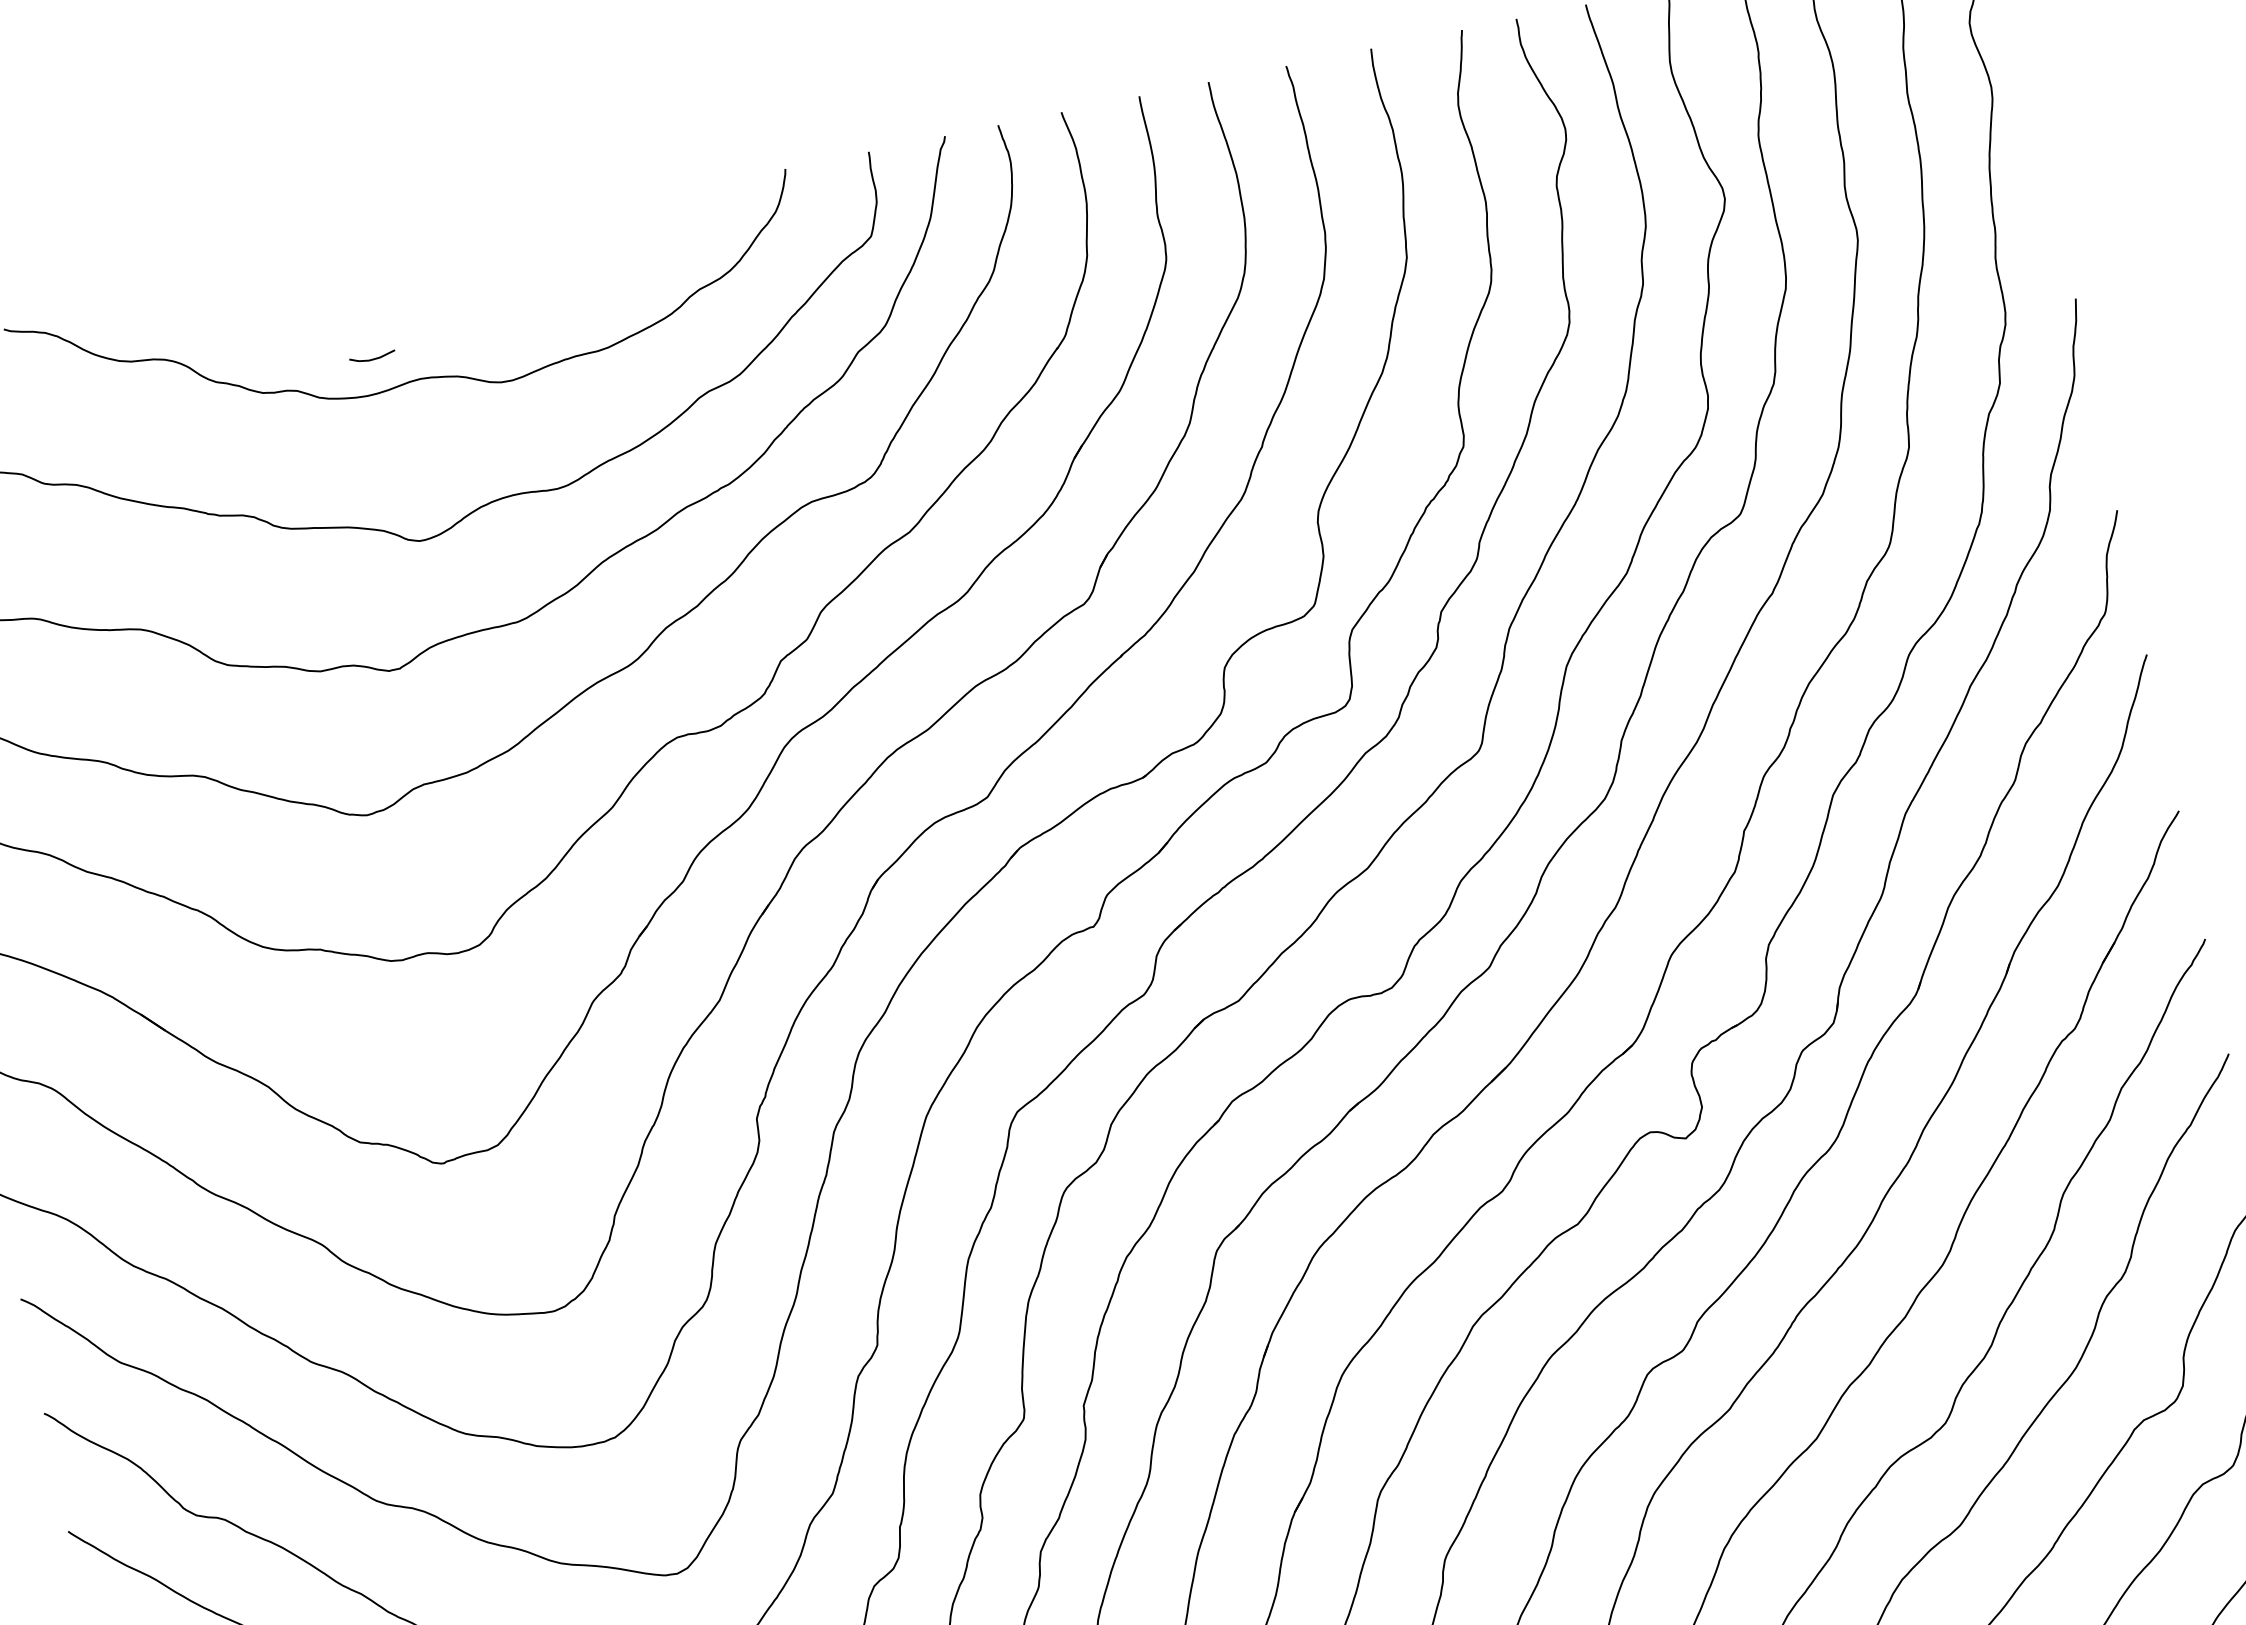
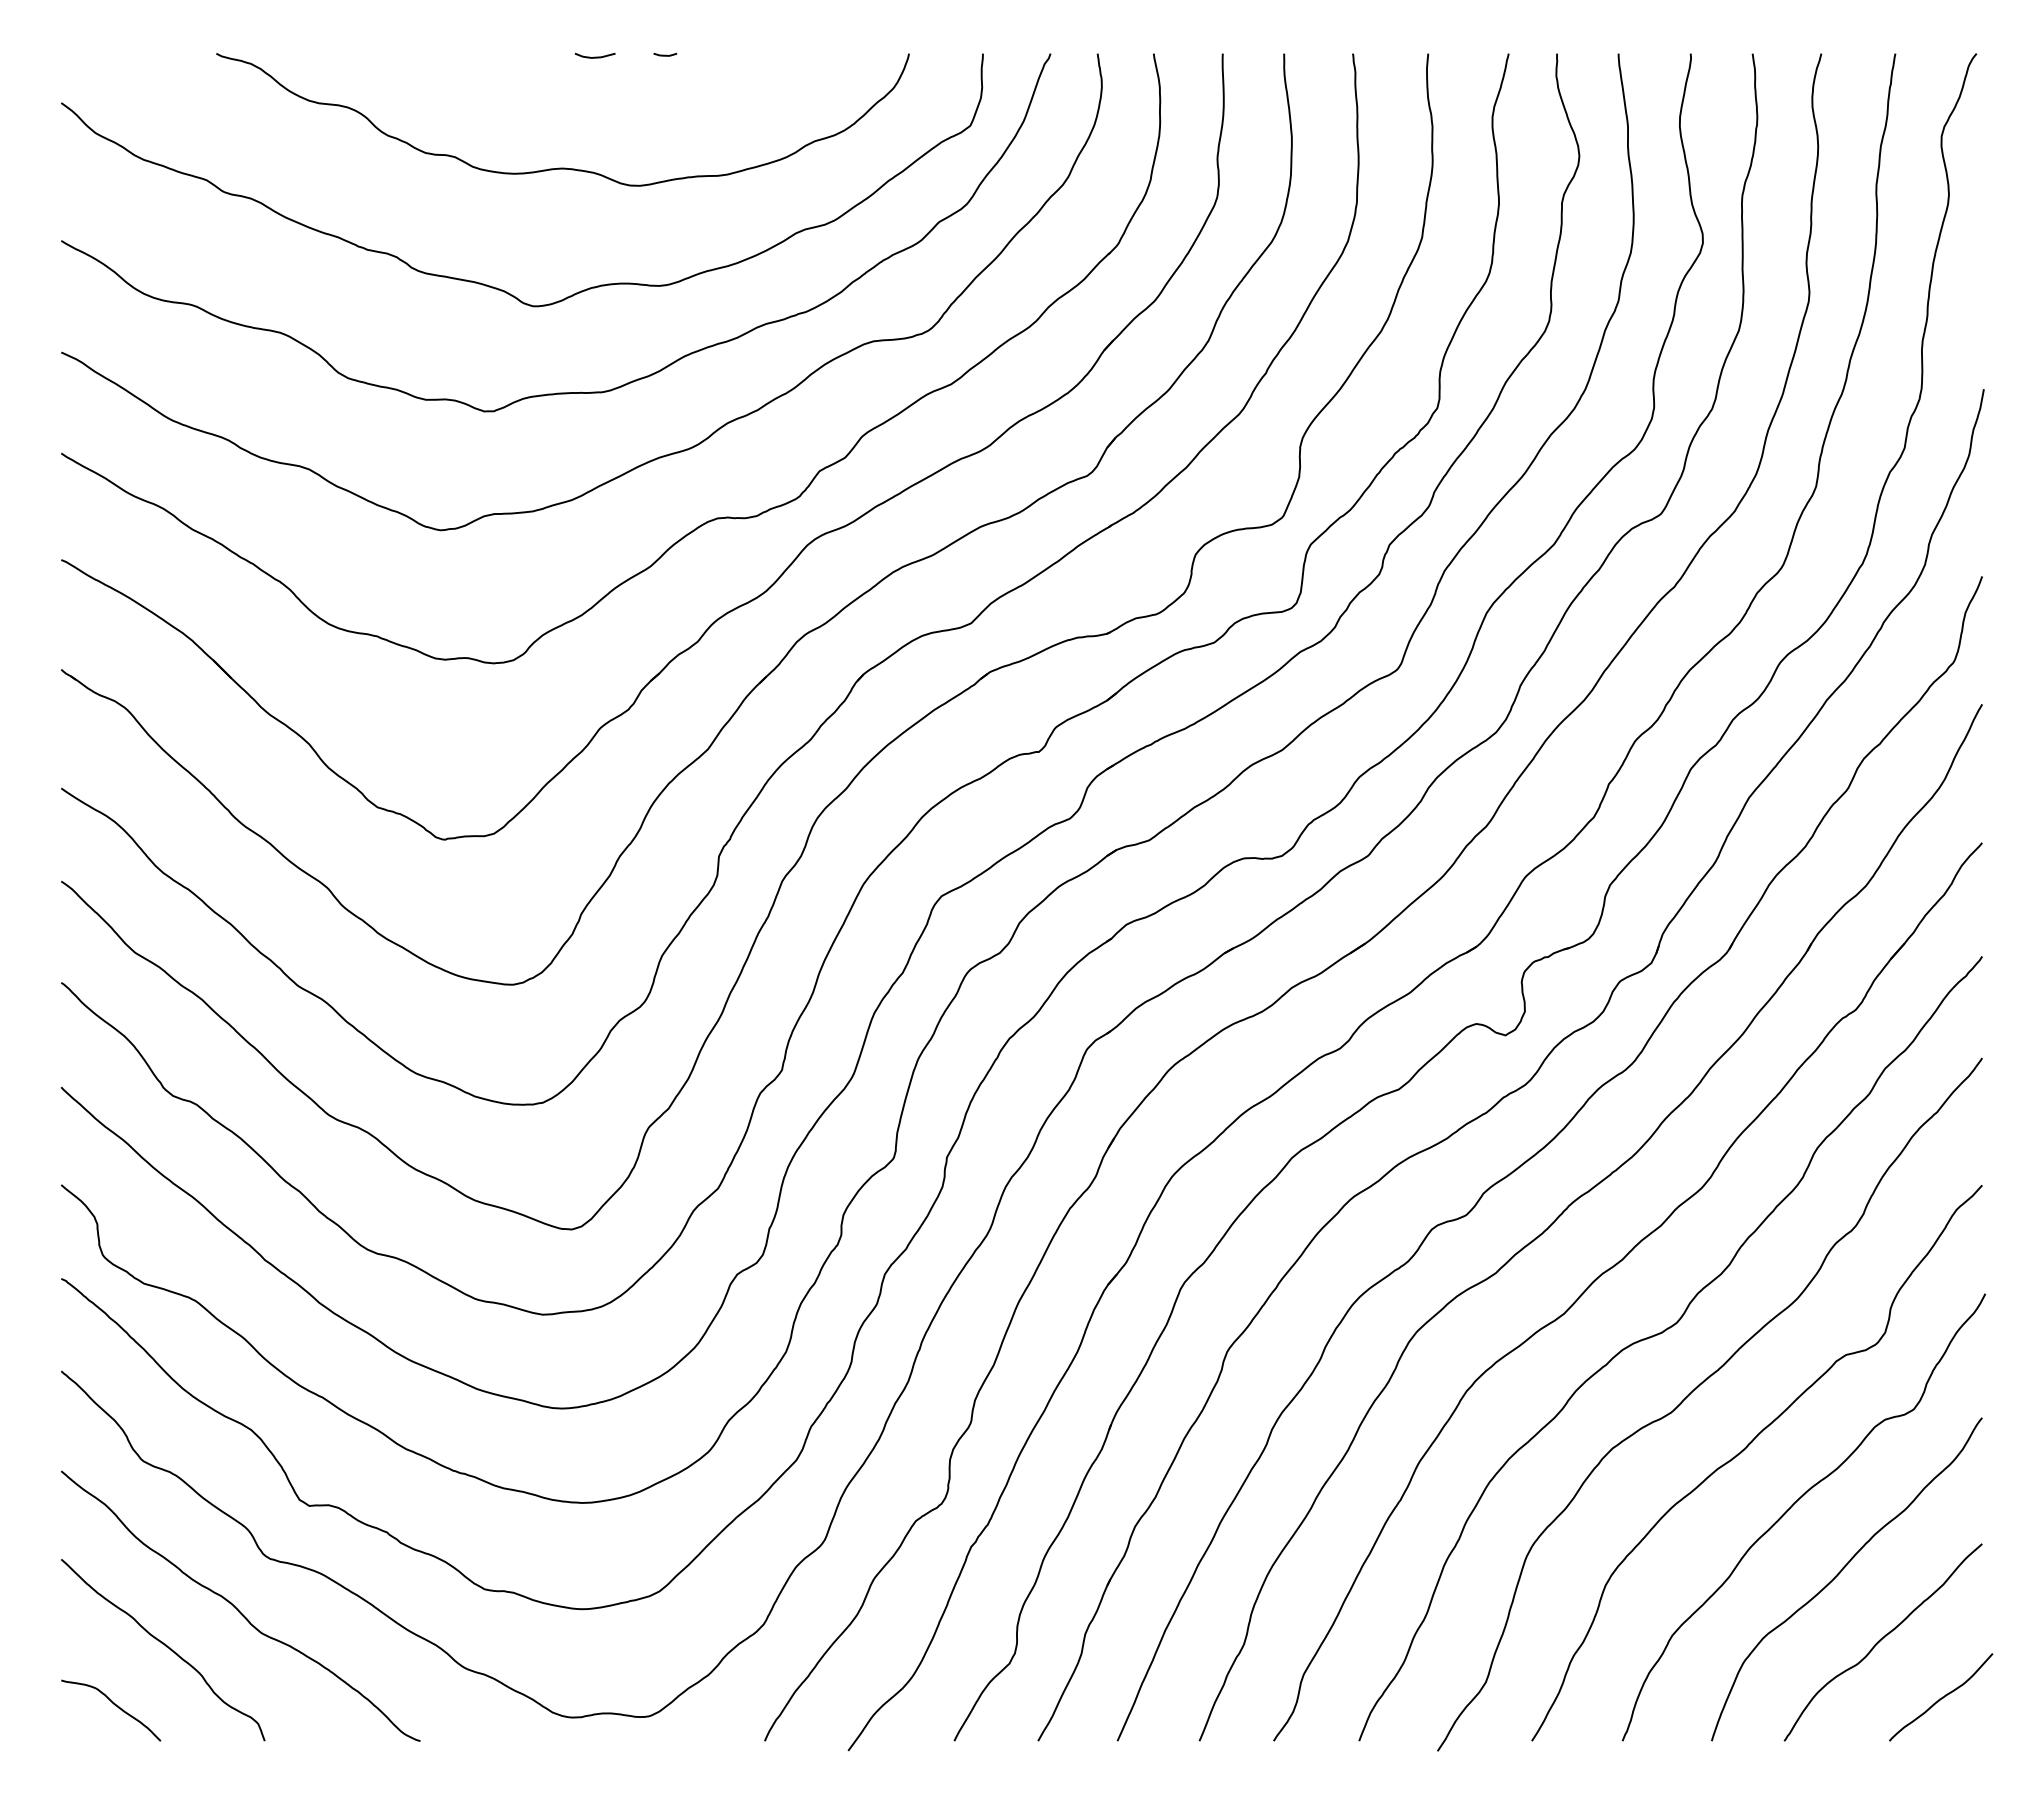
curve: (510, 226) -> (665, 54), added
curve: (372, 358) -> (594, 56), moved

